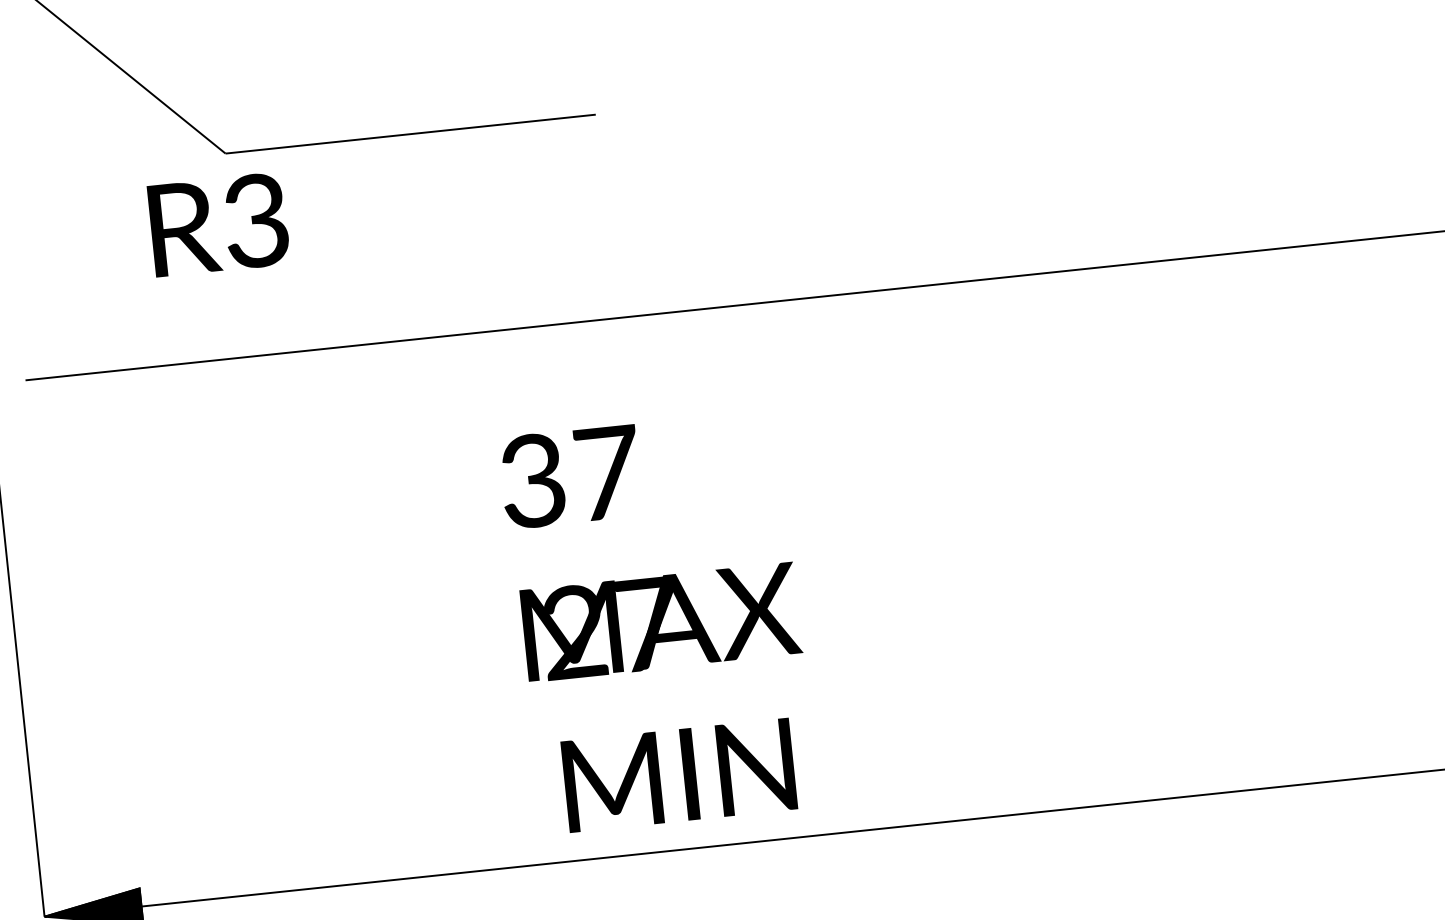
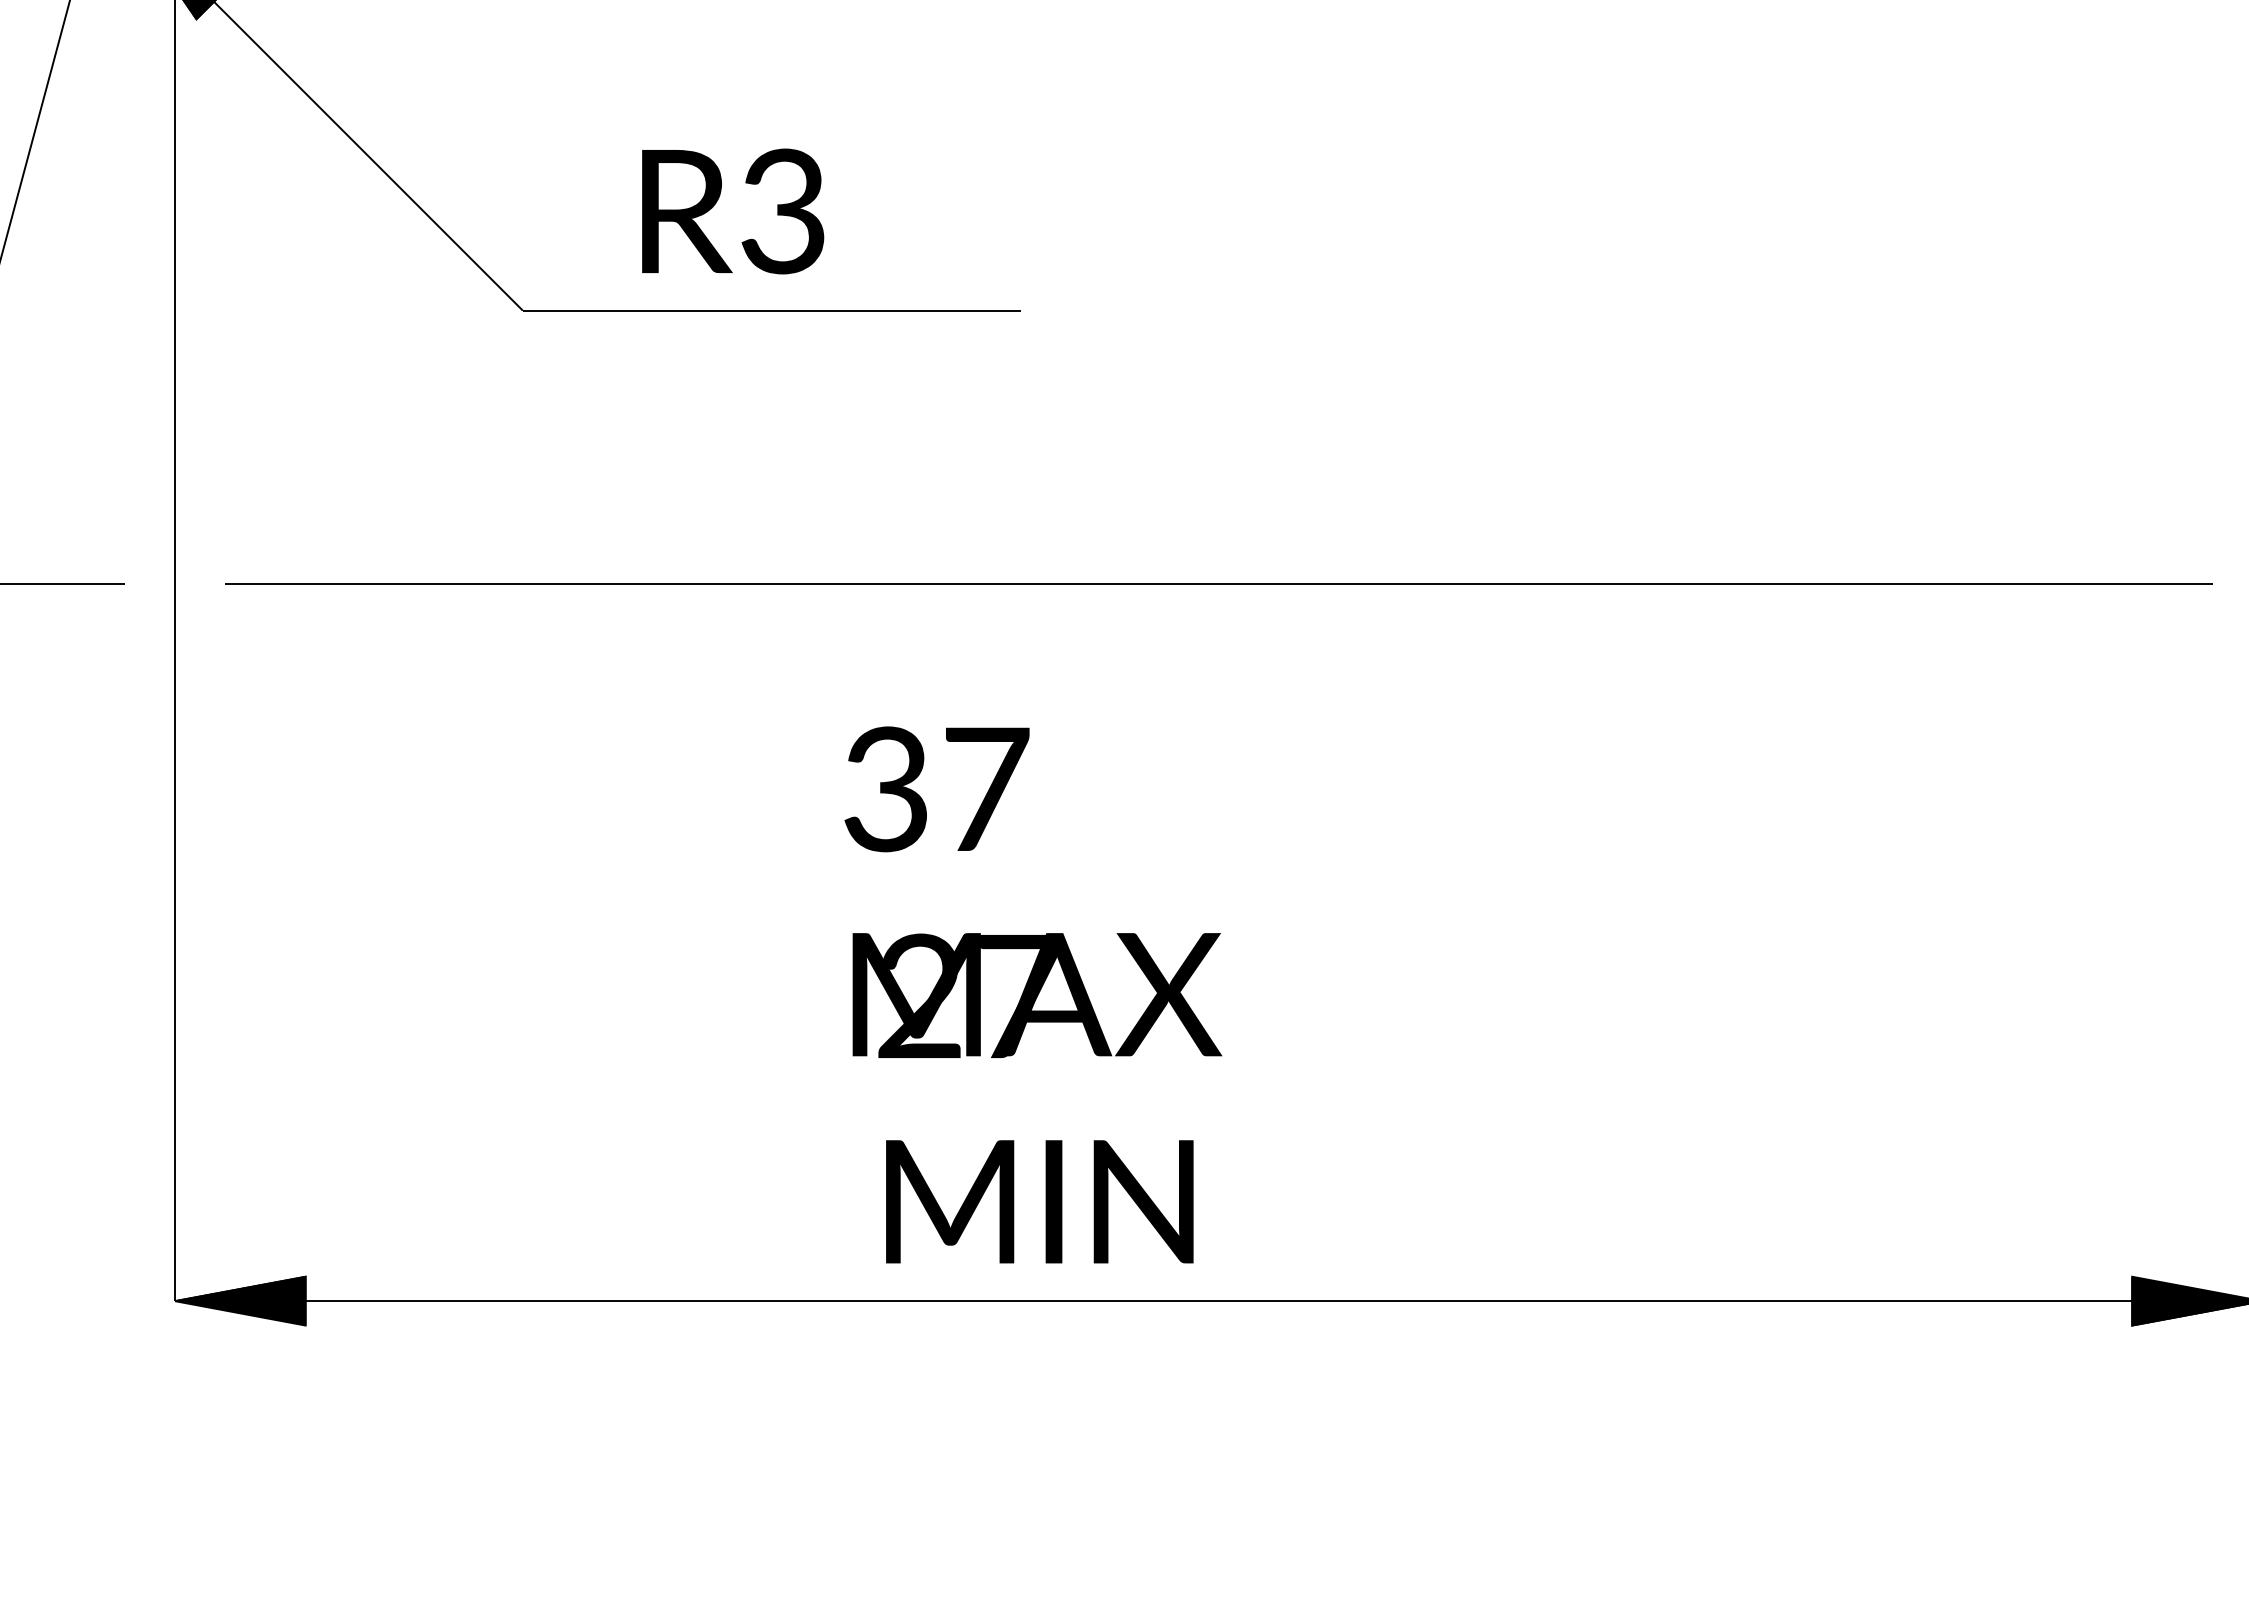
text: (219, 224) -> (733, 211), moved

